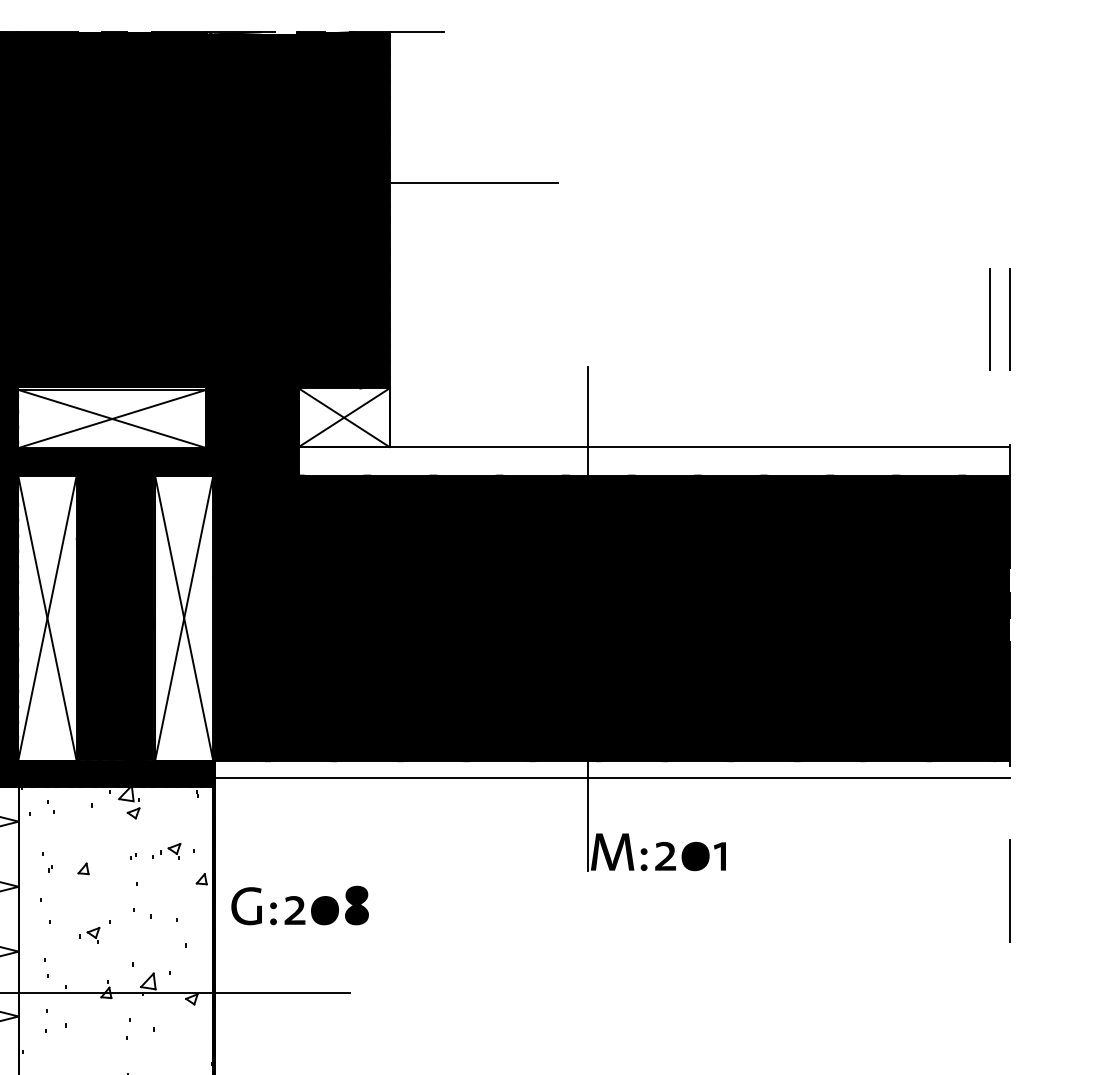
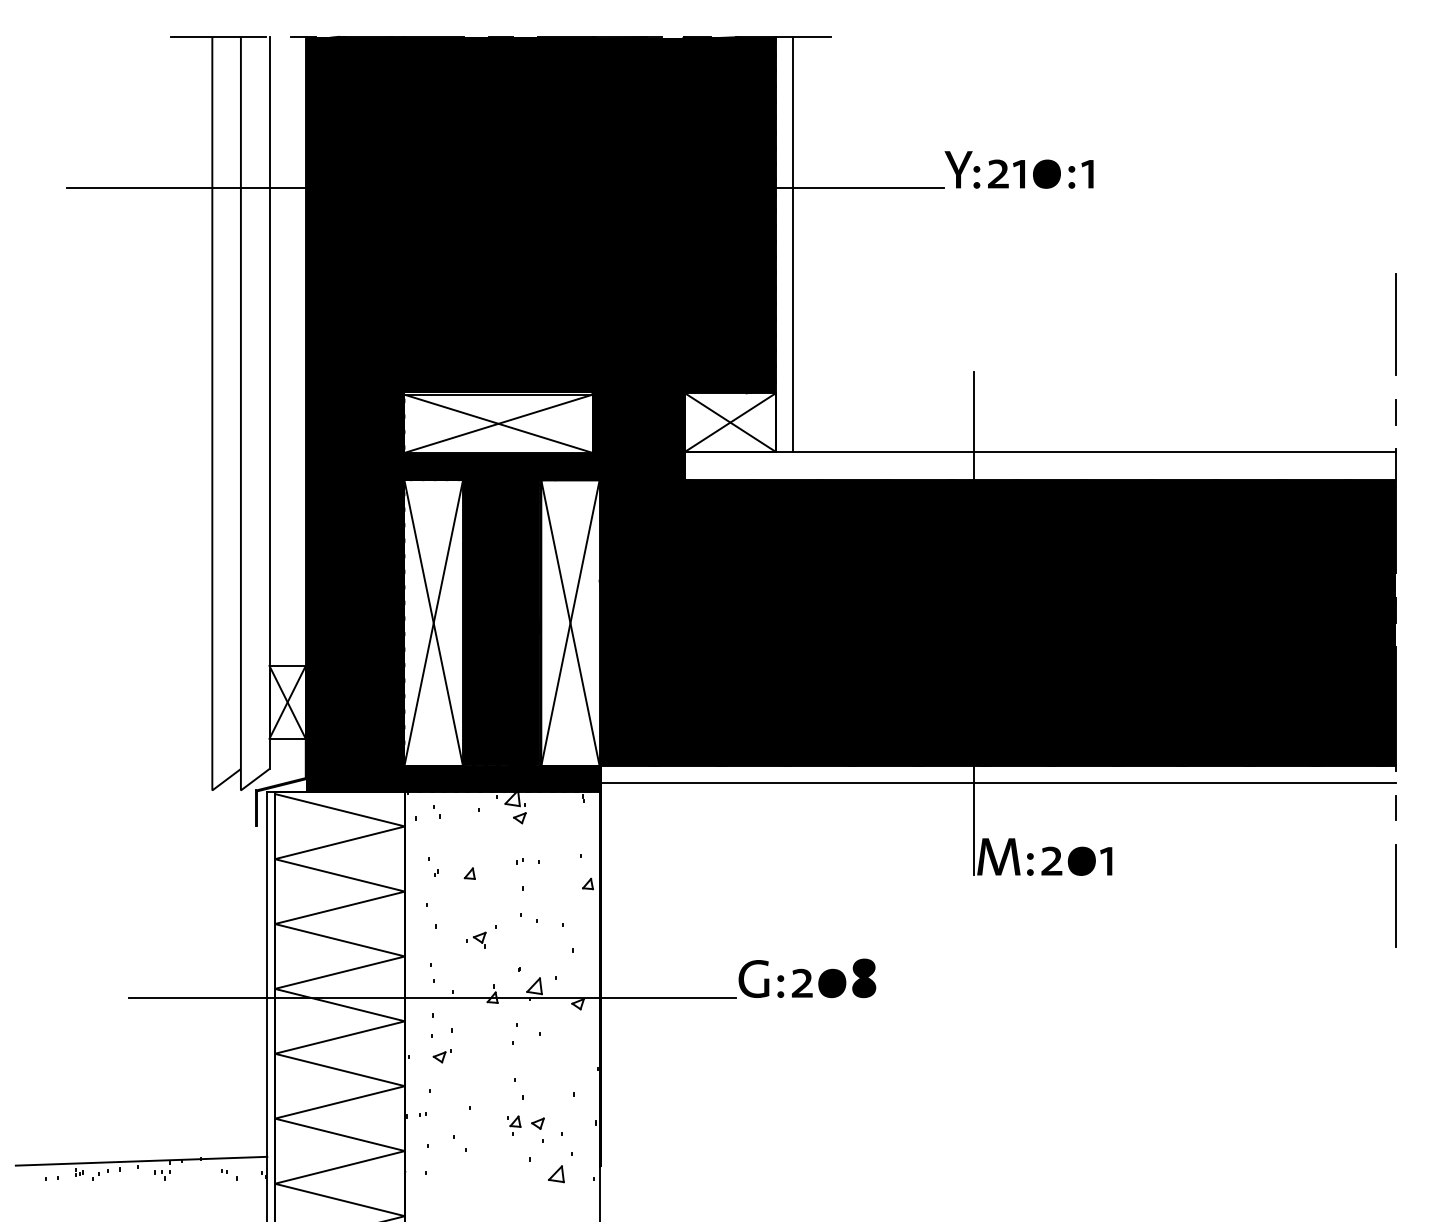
part: (632, 164) -> (1018, 169), added
line: (406, 239) -> (792, 244), added
line: (989, 319) -> (1375, 324), removed
line: (1009, 406) -> (1395, 411), added
line: (1009, 802) -> (1395, 807), added
part: (171, 850) -> (557, 855), removed
part: (300, 905) -> (807, 978), moved
part: (55, 1051) -> (441, 1056), added

